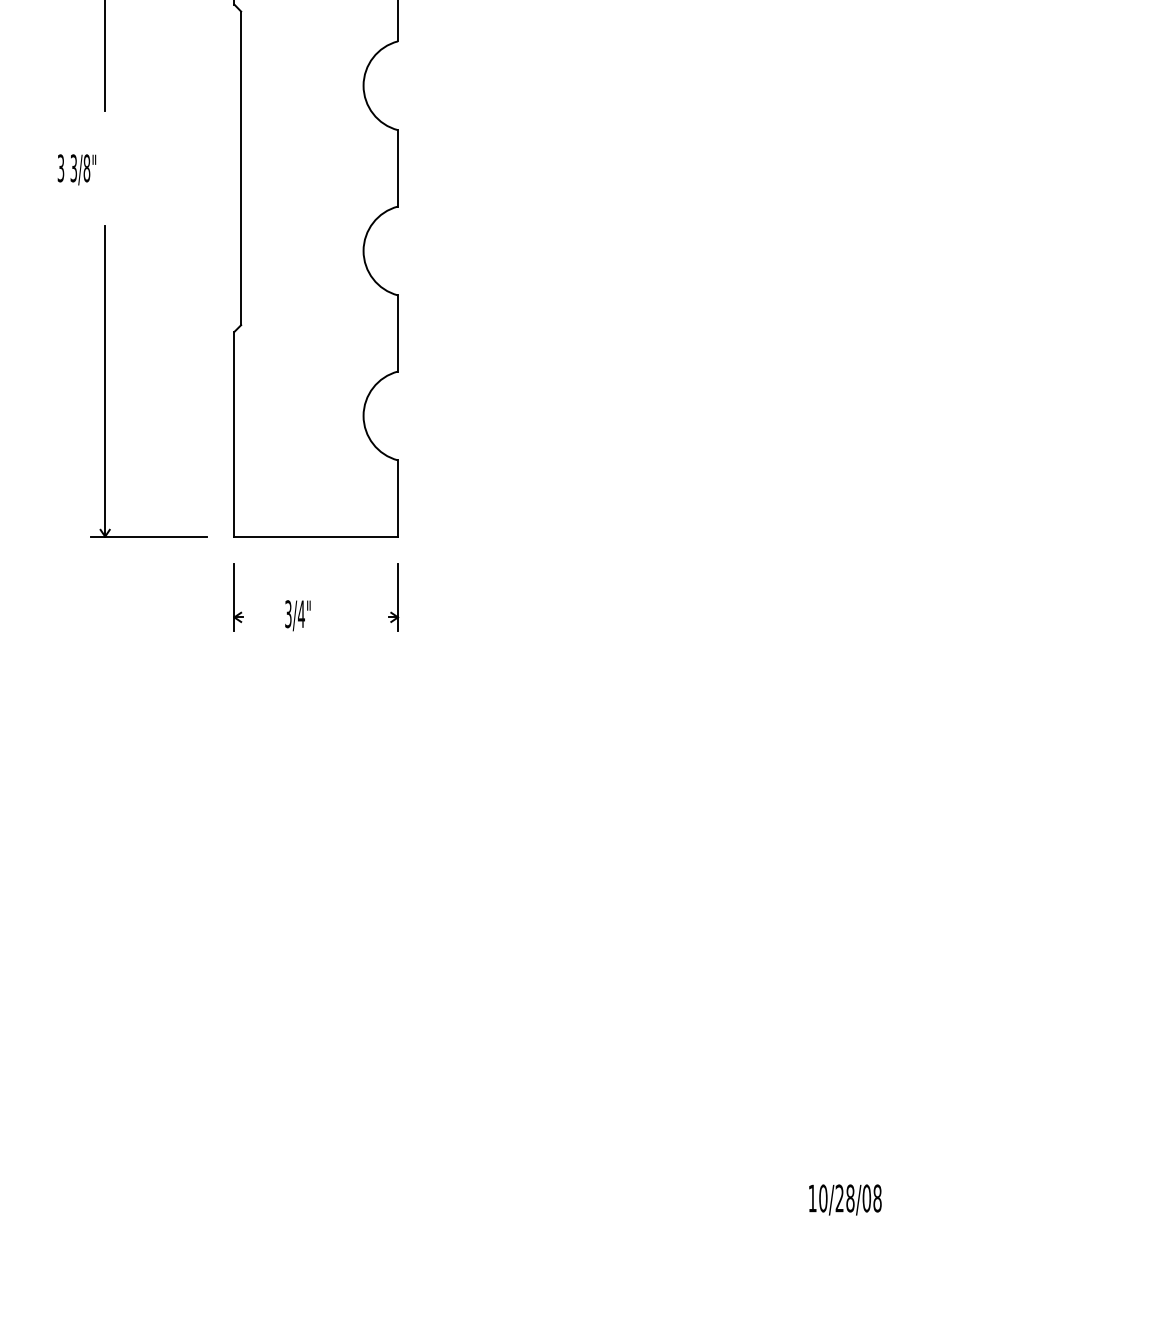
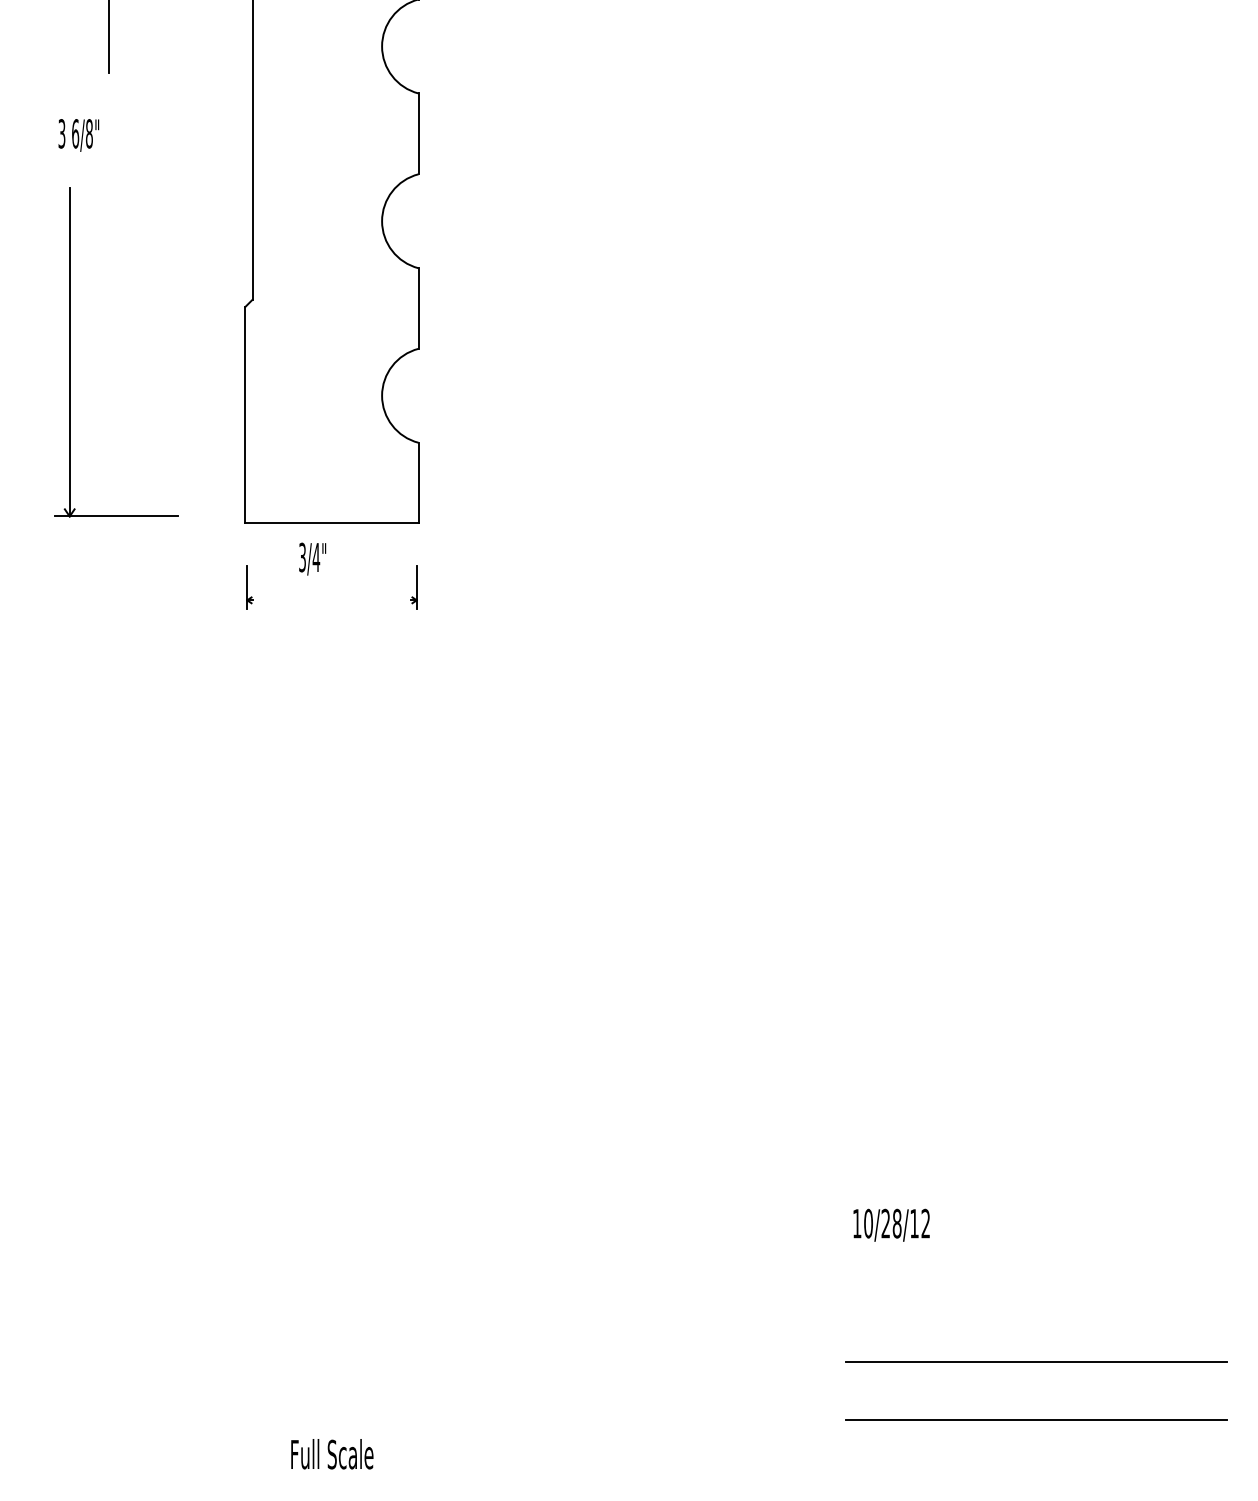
text: (73, 168) -> (75, 133), 3/8" -> 6/8"
part: (105, 381) -> (70, 352), moved
part: (238, 597) -> (249, 587), size x0.6
part: (393, 597) -> (413, 587), size x0.6
text: (297, 615) -> (312, 558), moved
text: (872, 1198) -> (920, 1223), 10/28/08 -> 10/28/12

